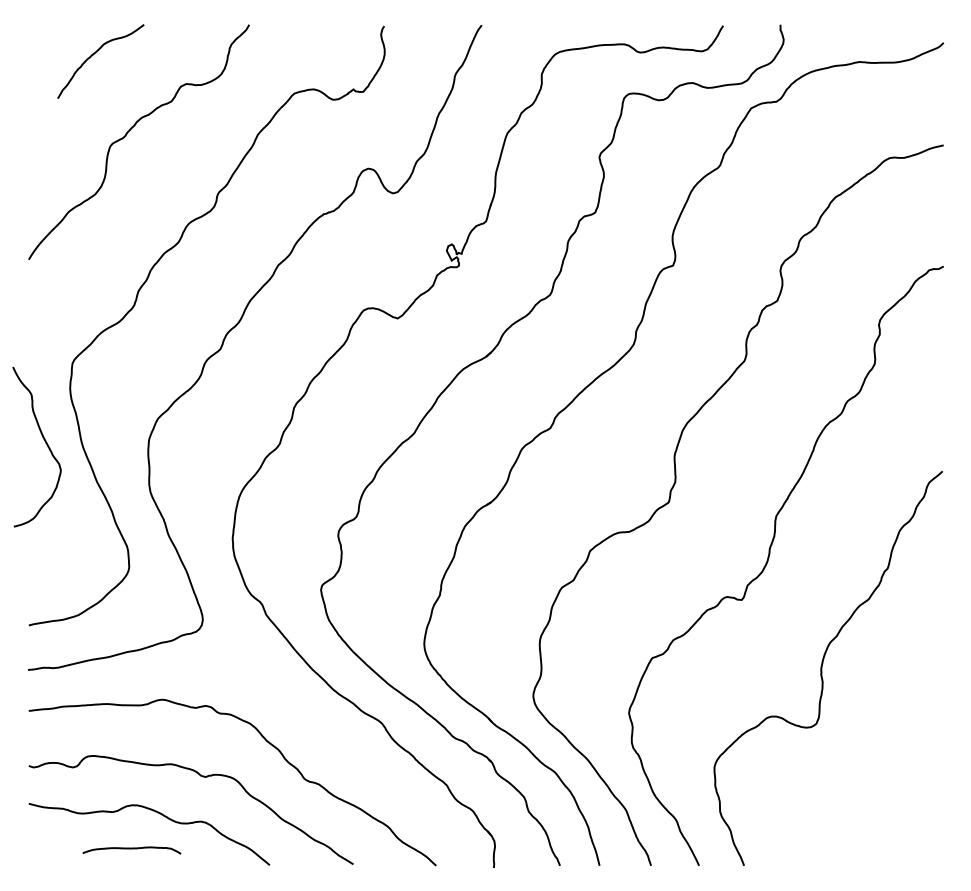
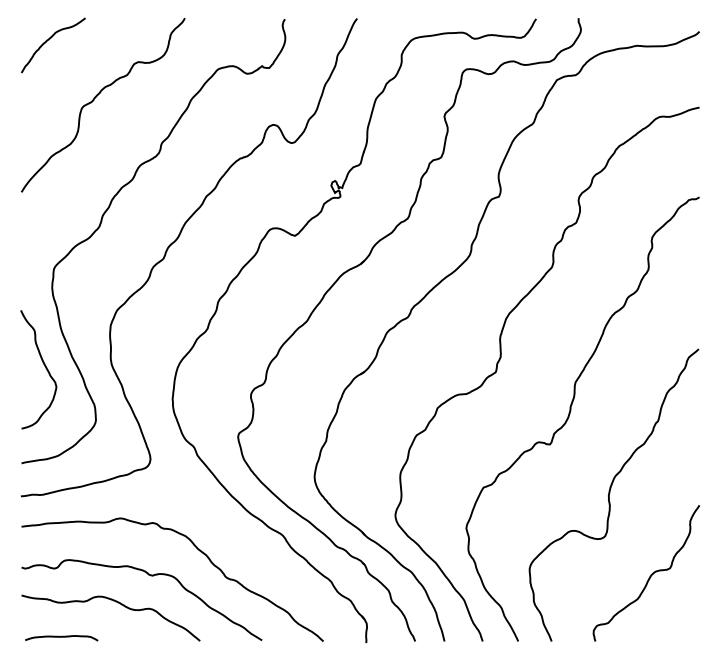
curve: (94, 54) -> (48, 40), moved
curve: (44, 441) -> (44, 365), moved
curve: (876, 777) -> (649, 576), added
curve: (131, 849) -> (61, 637), moved

